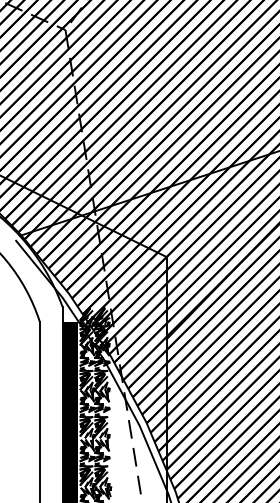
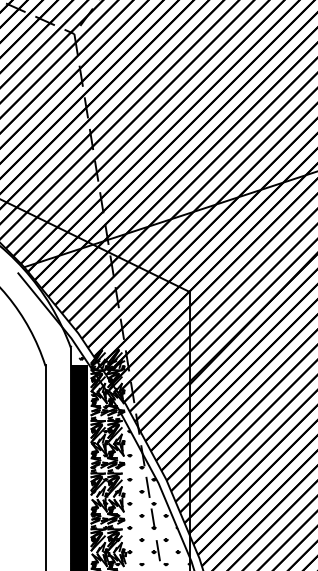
hatch: (114, 401) -> (130, 455), added

